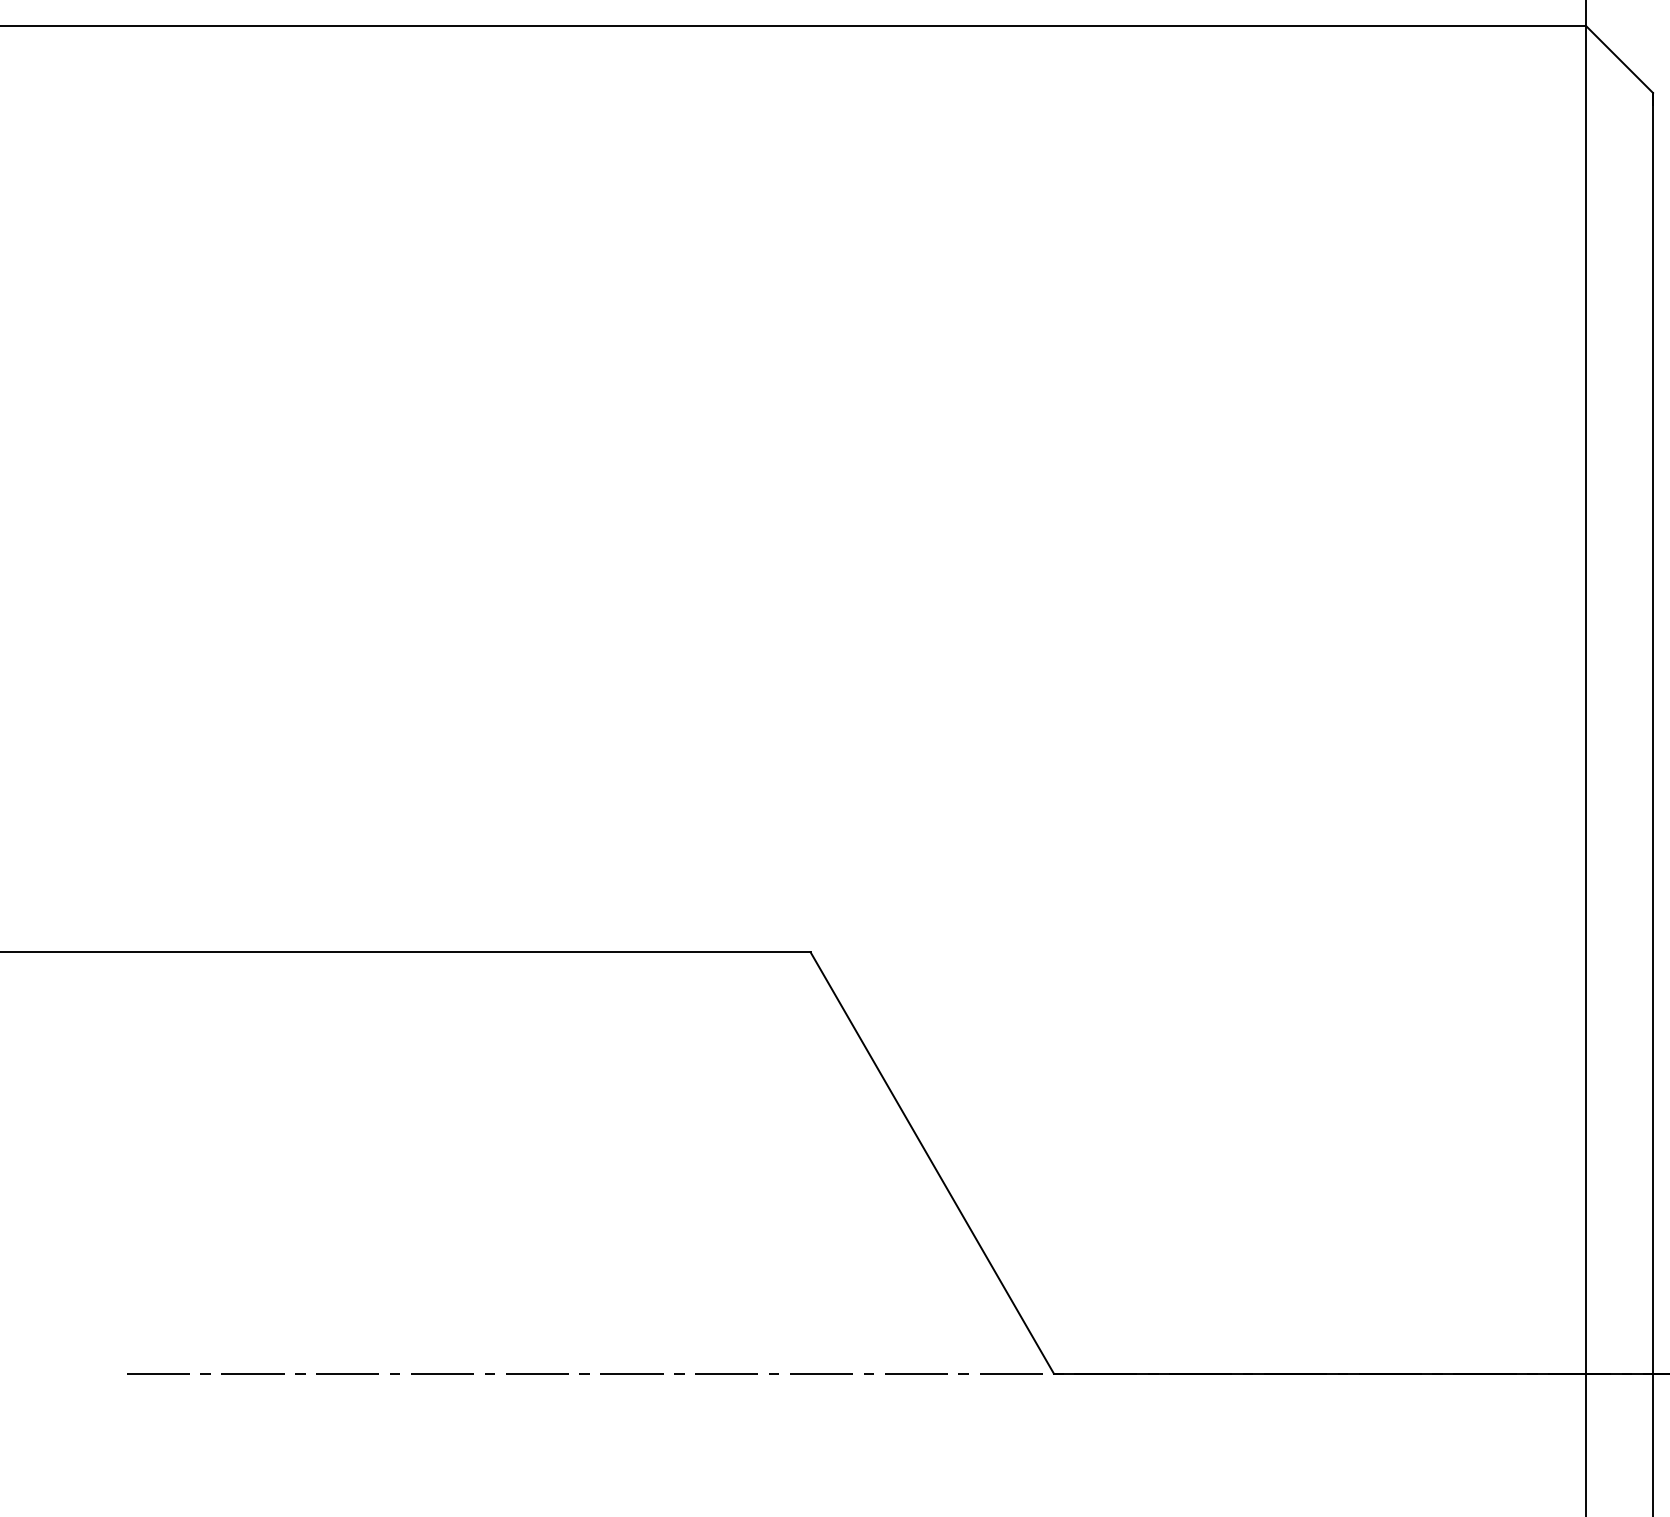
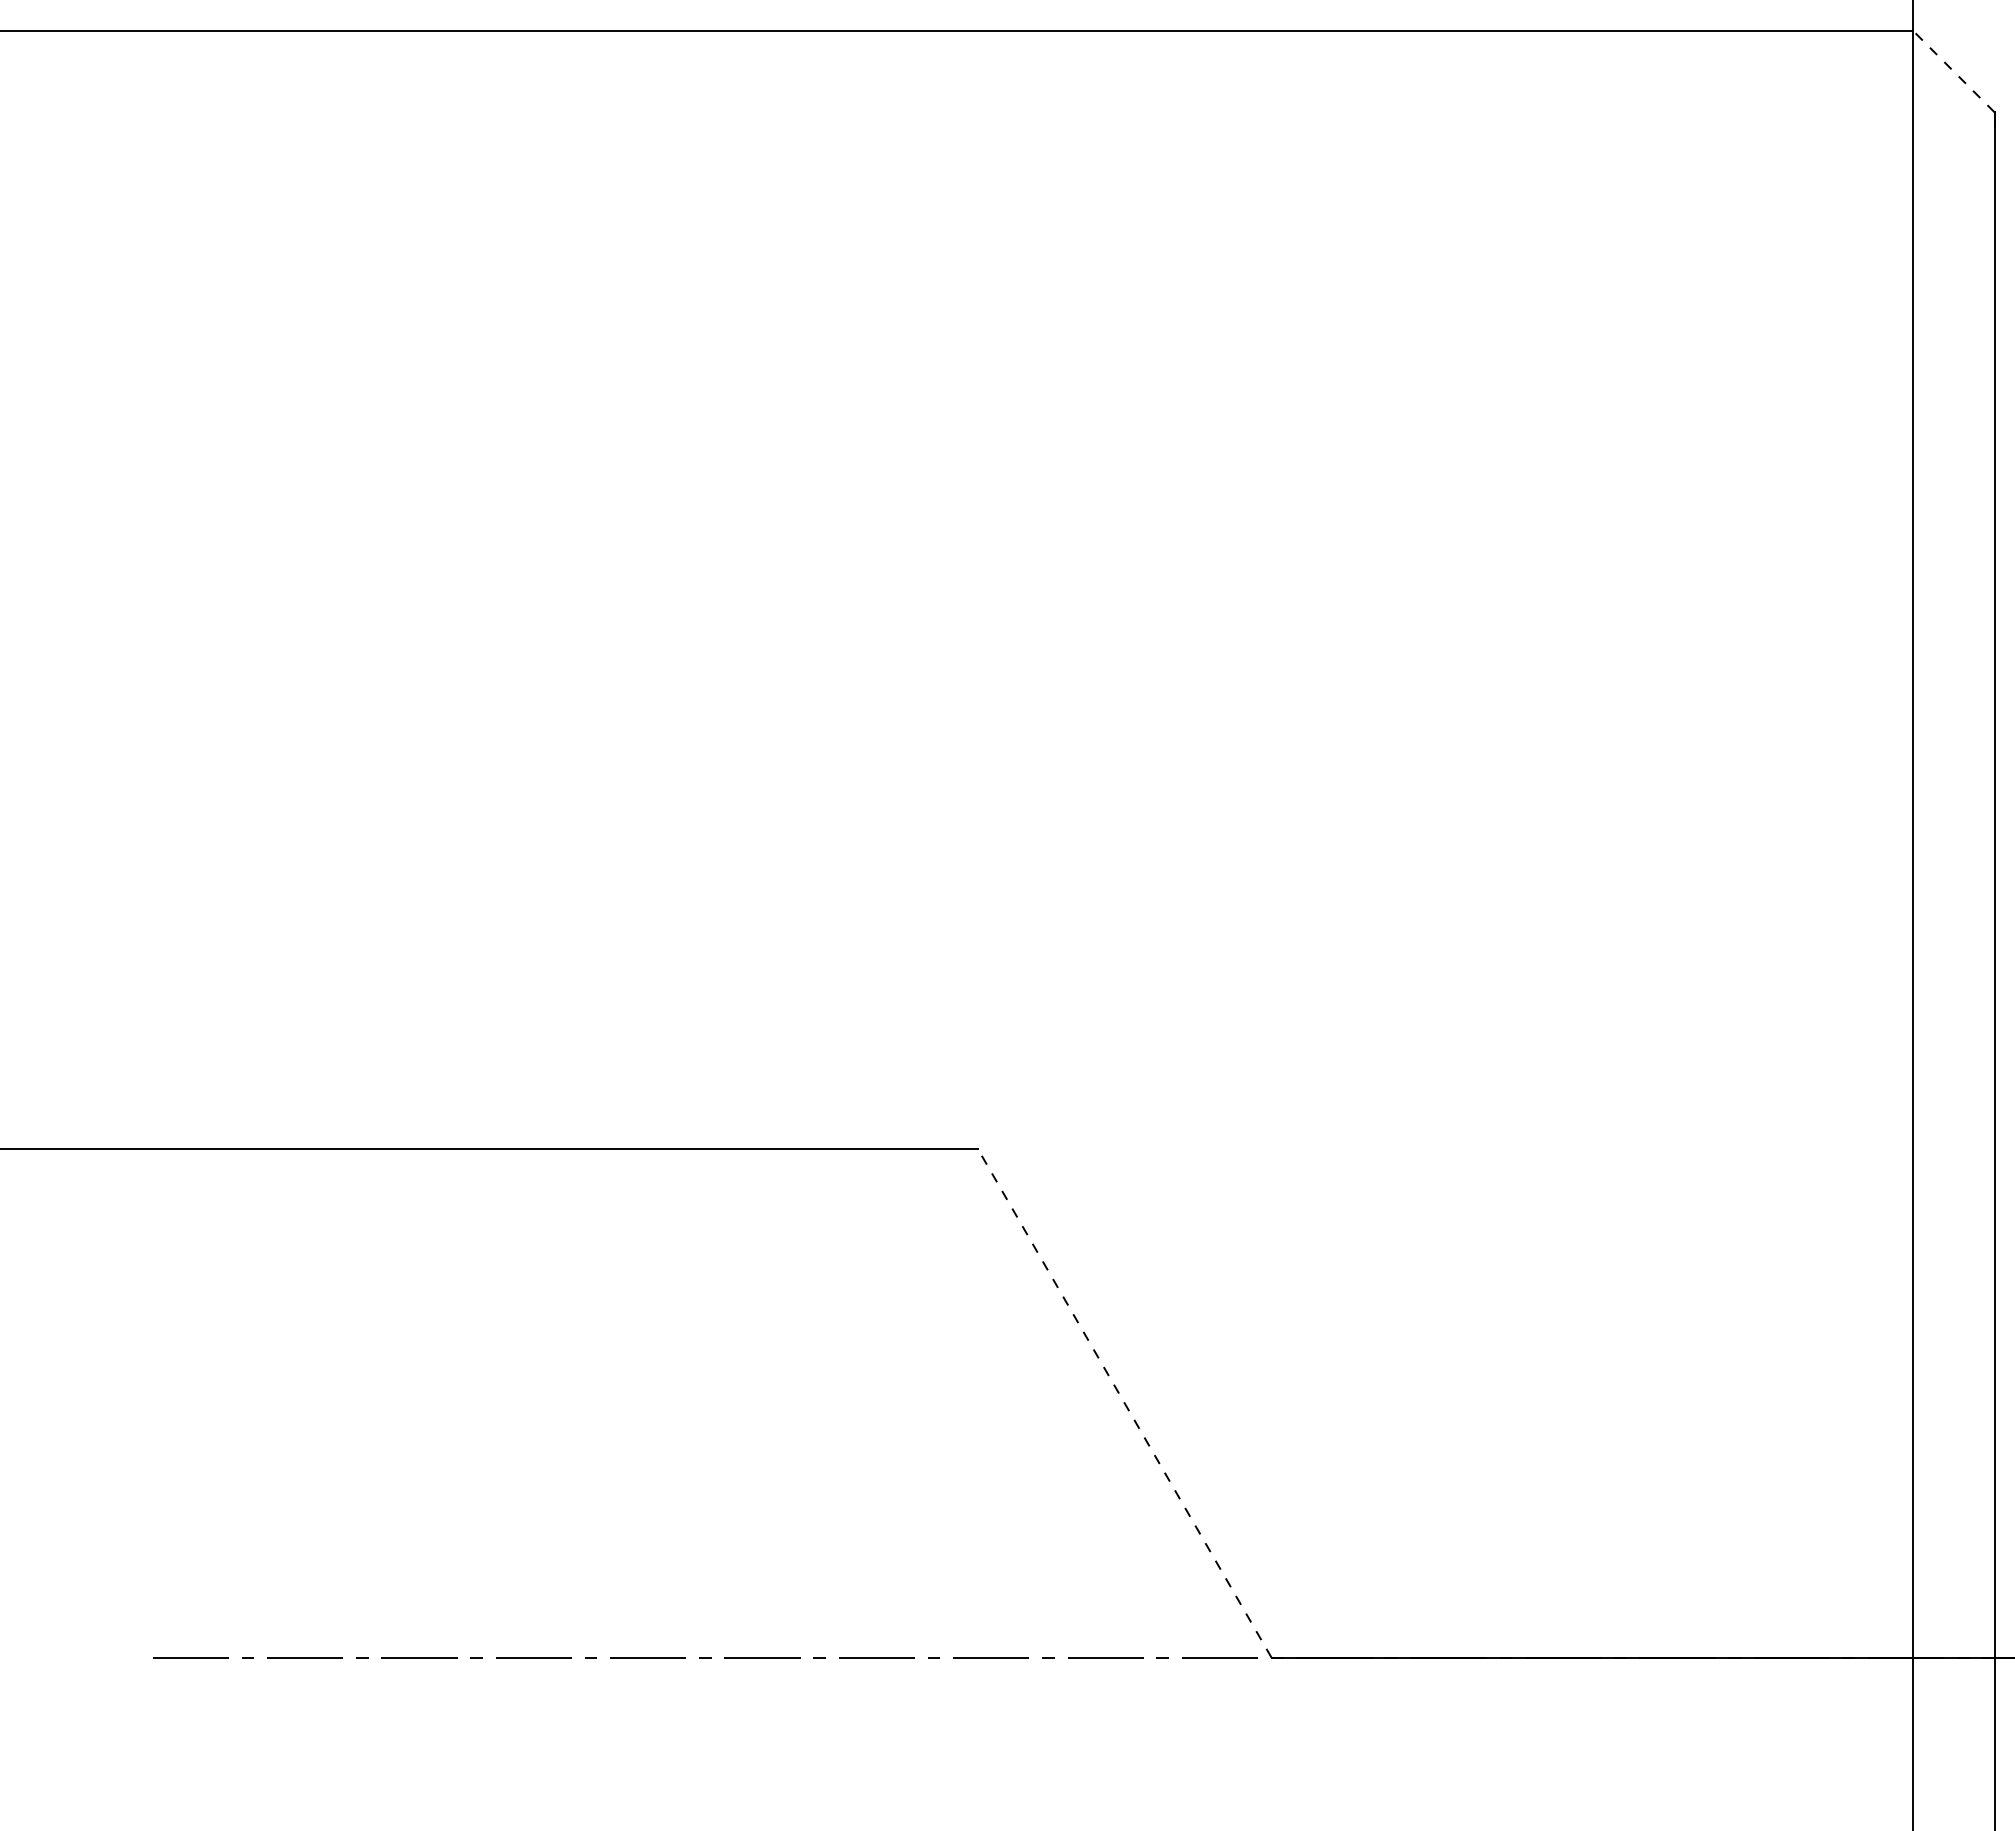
line: (1619, 59) -> (1954, 71), solid -> dashed
line: (931, 1162) -> (1124, 1403), solid -> dashed

